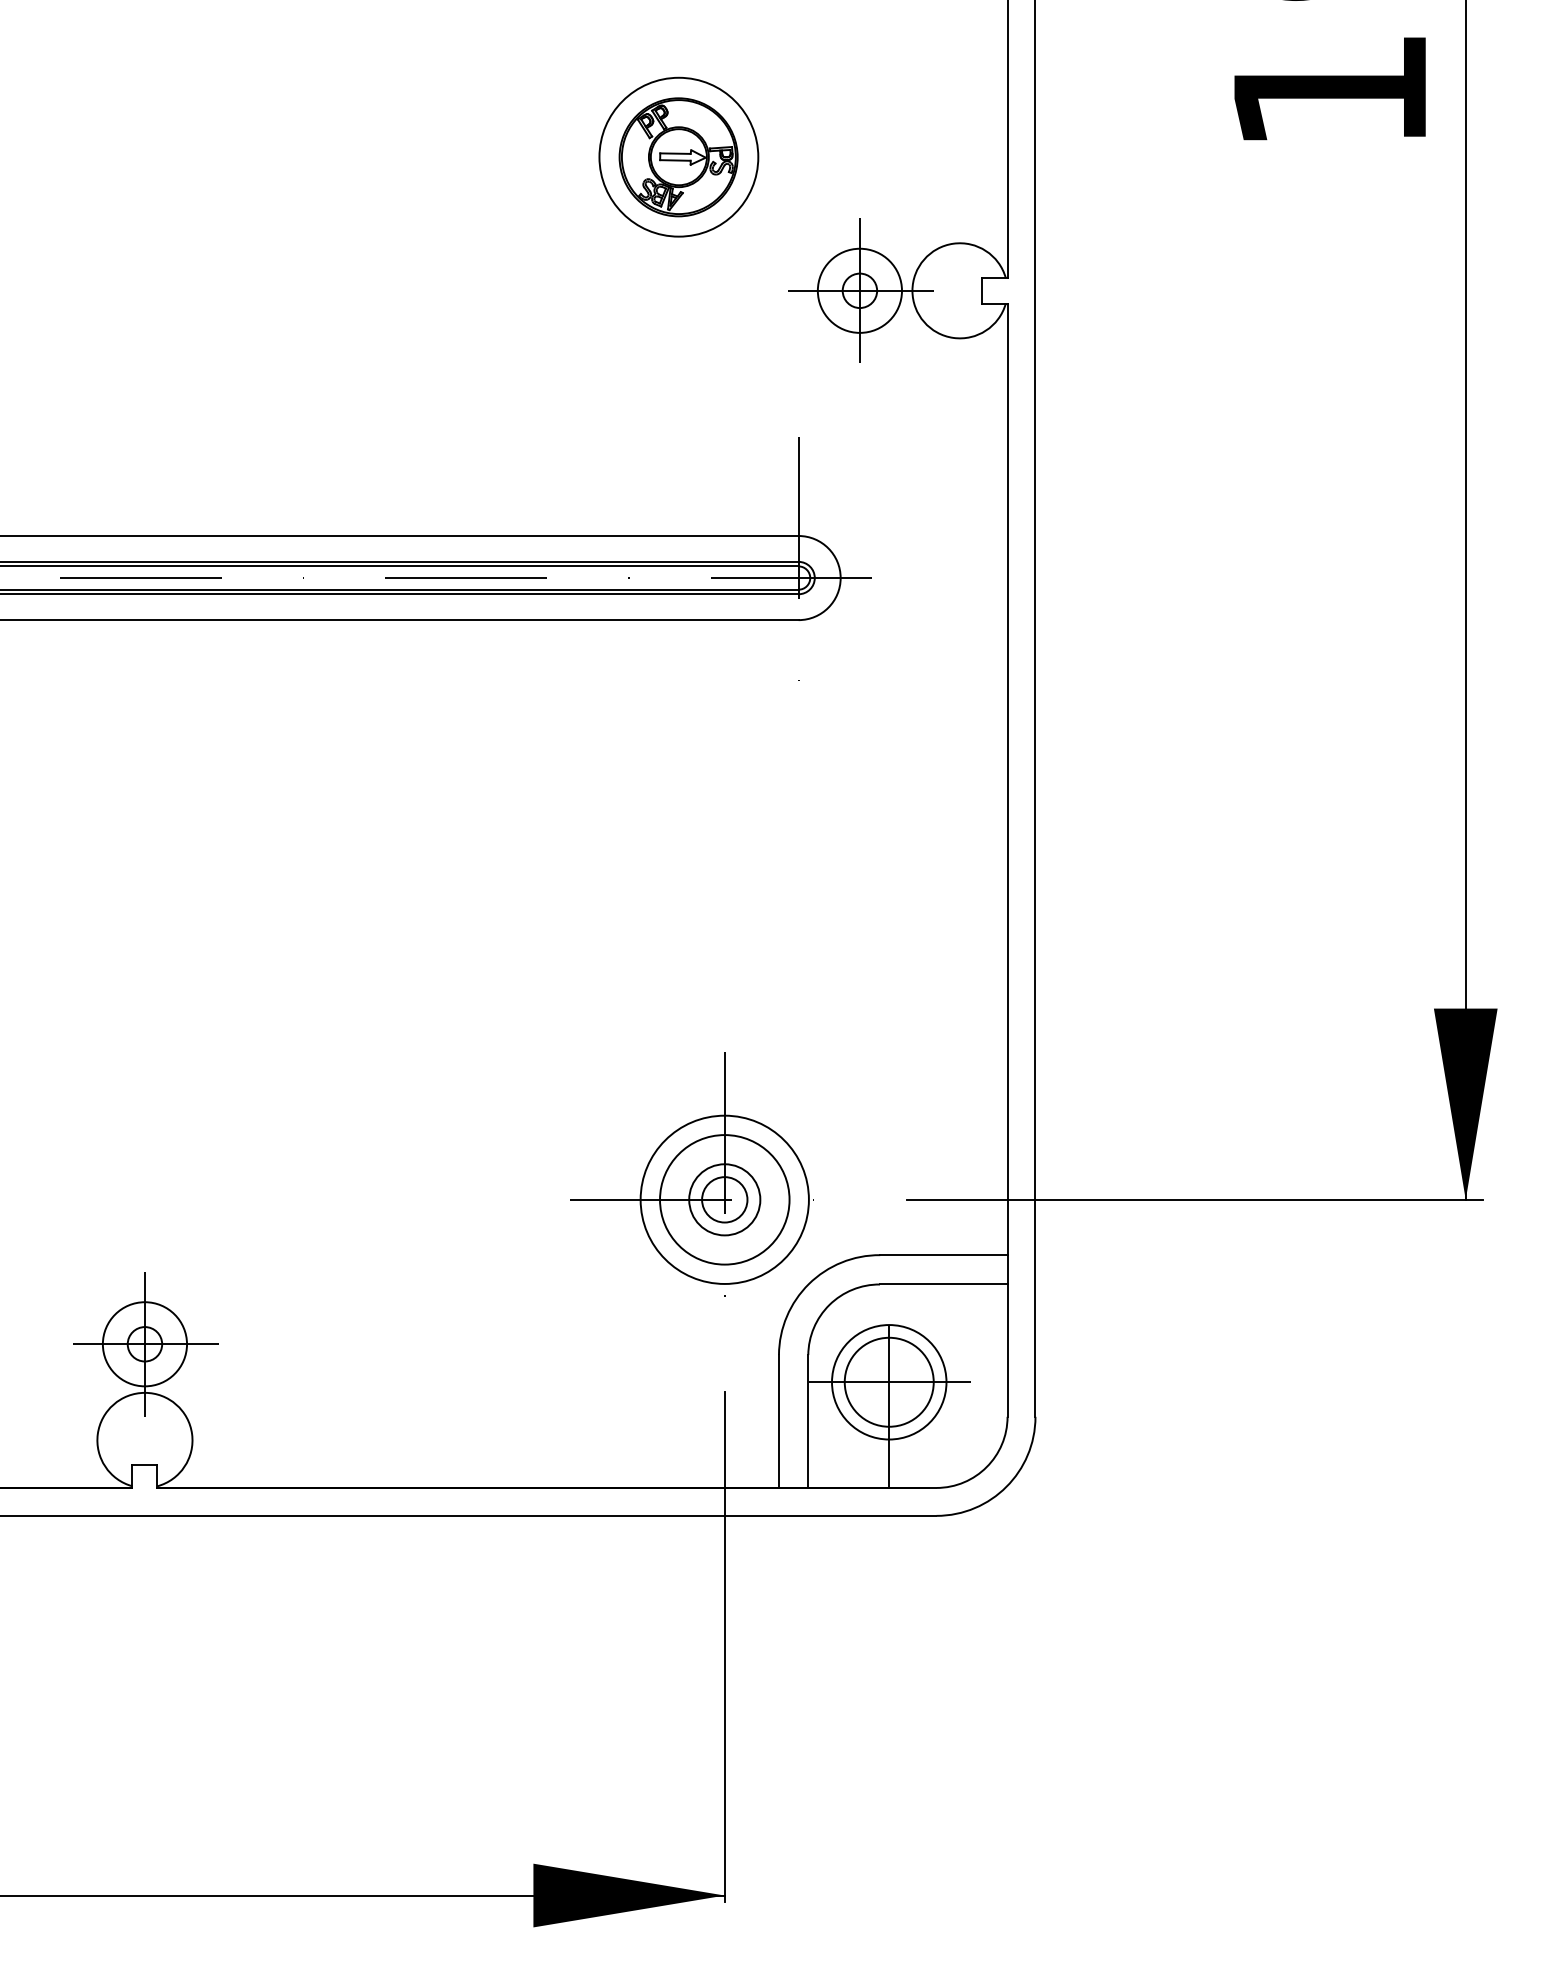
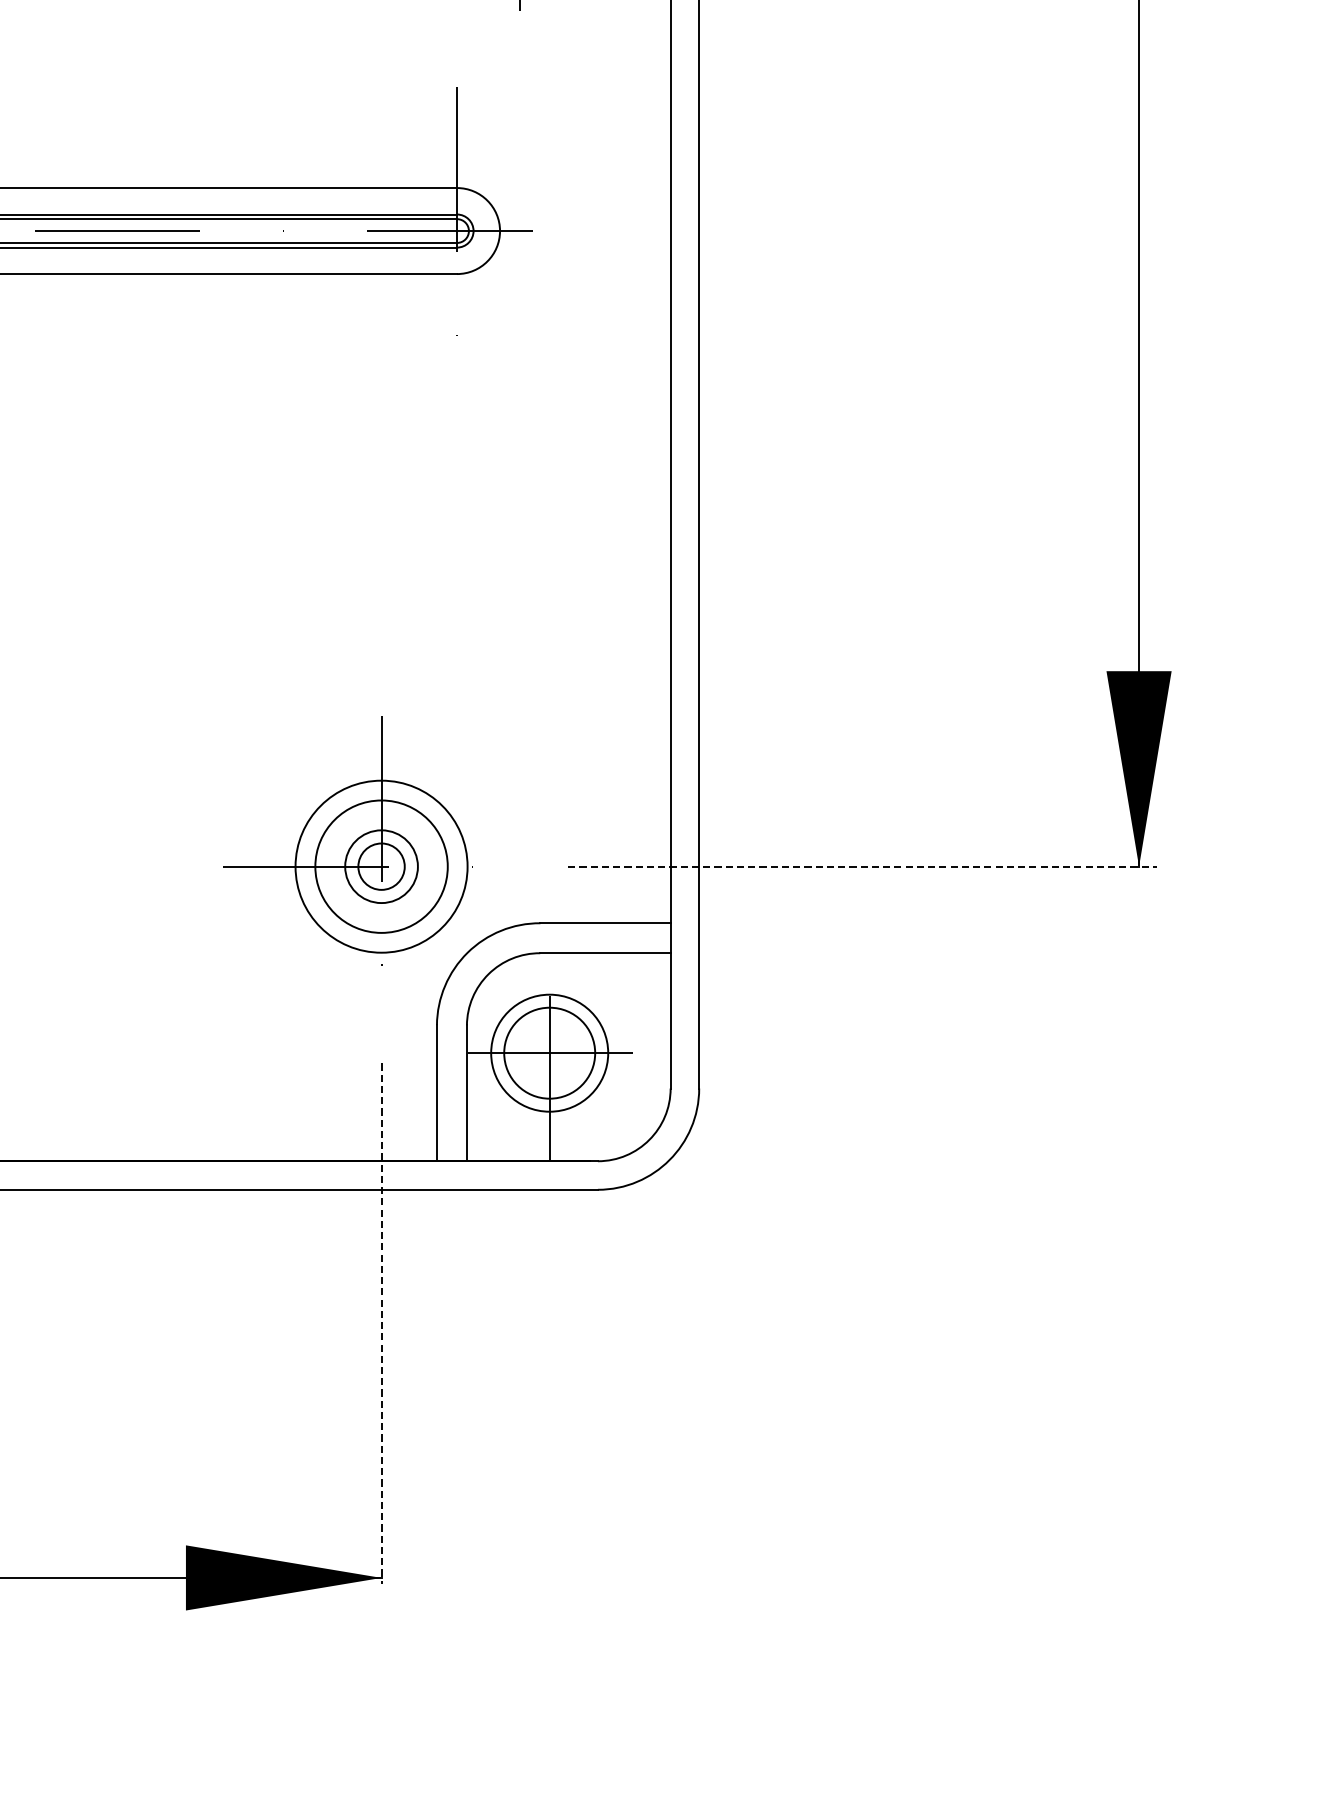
line: (1195, 1199) -> (862, 866), solid -> dashed
line: (724, 1647) -> (381, 1324), solid -> dashed

